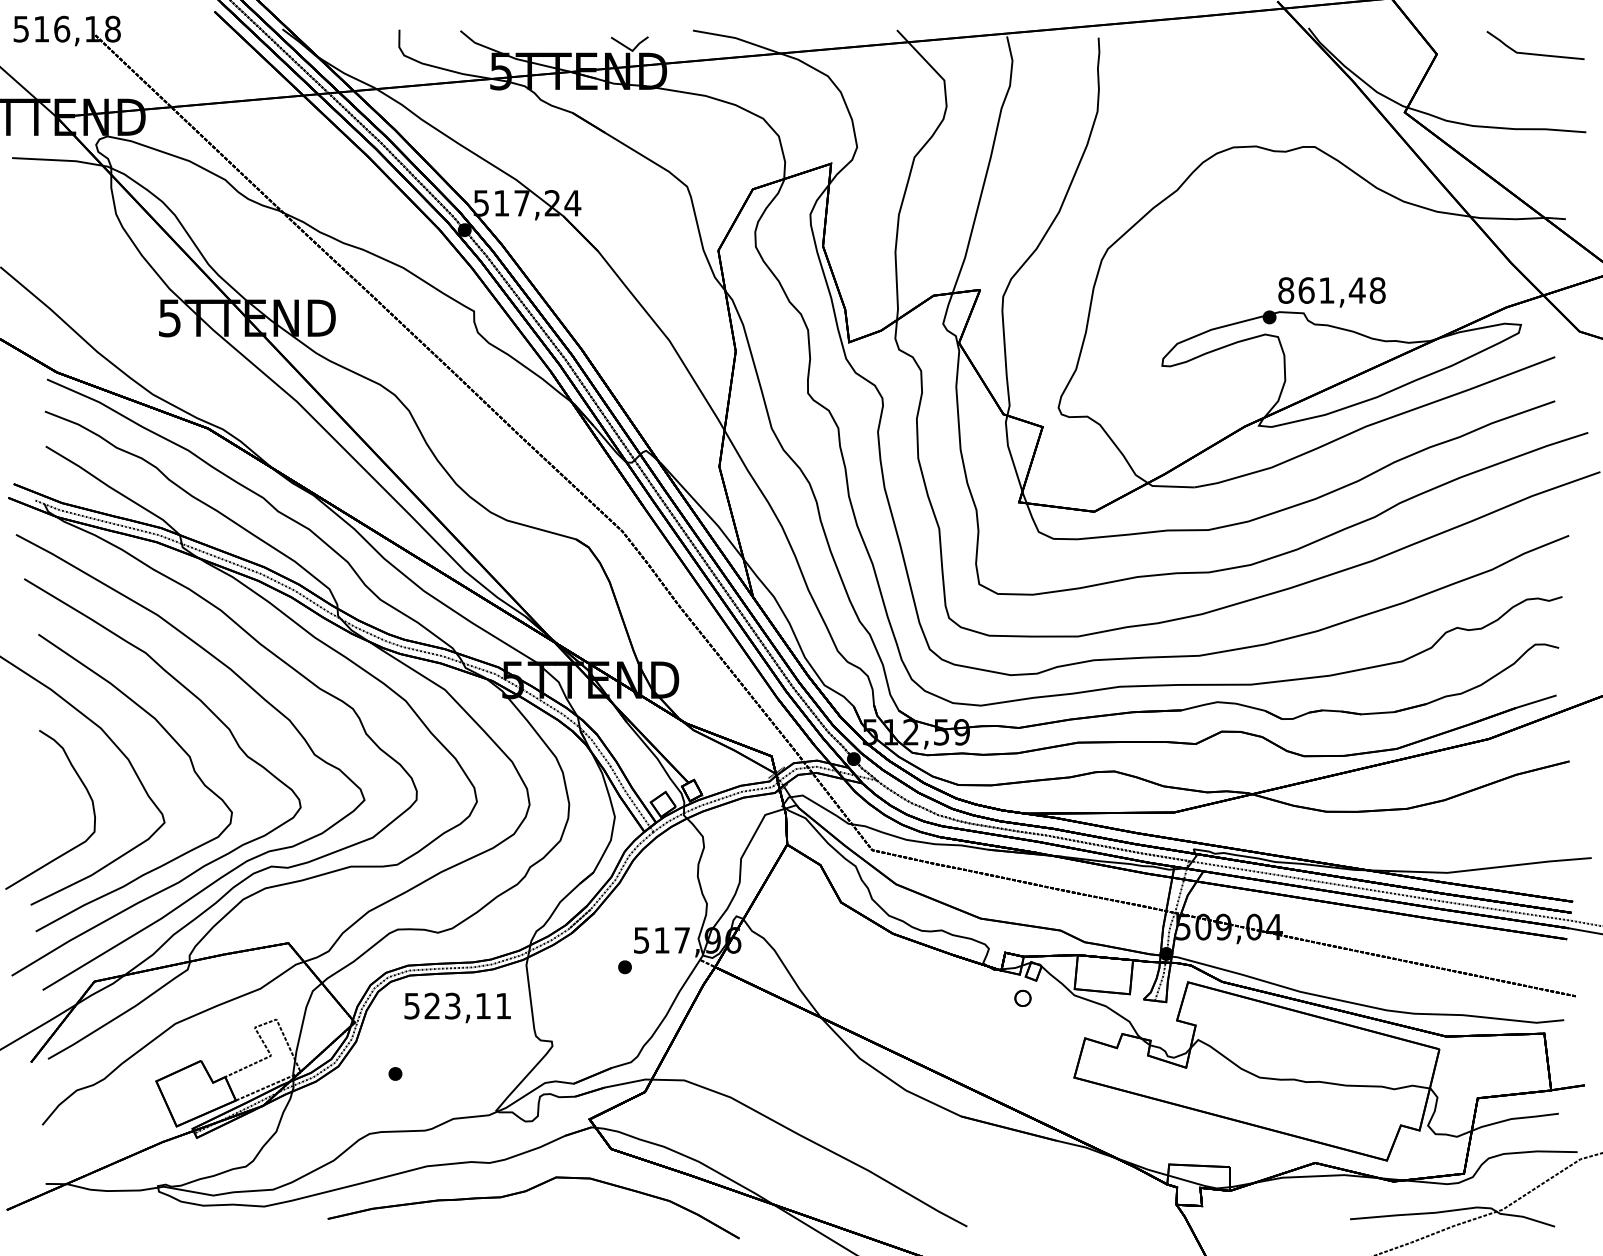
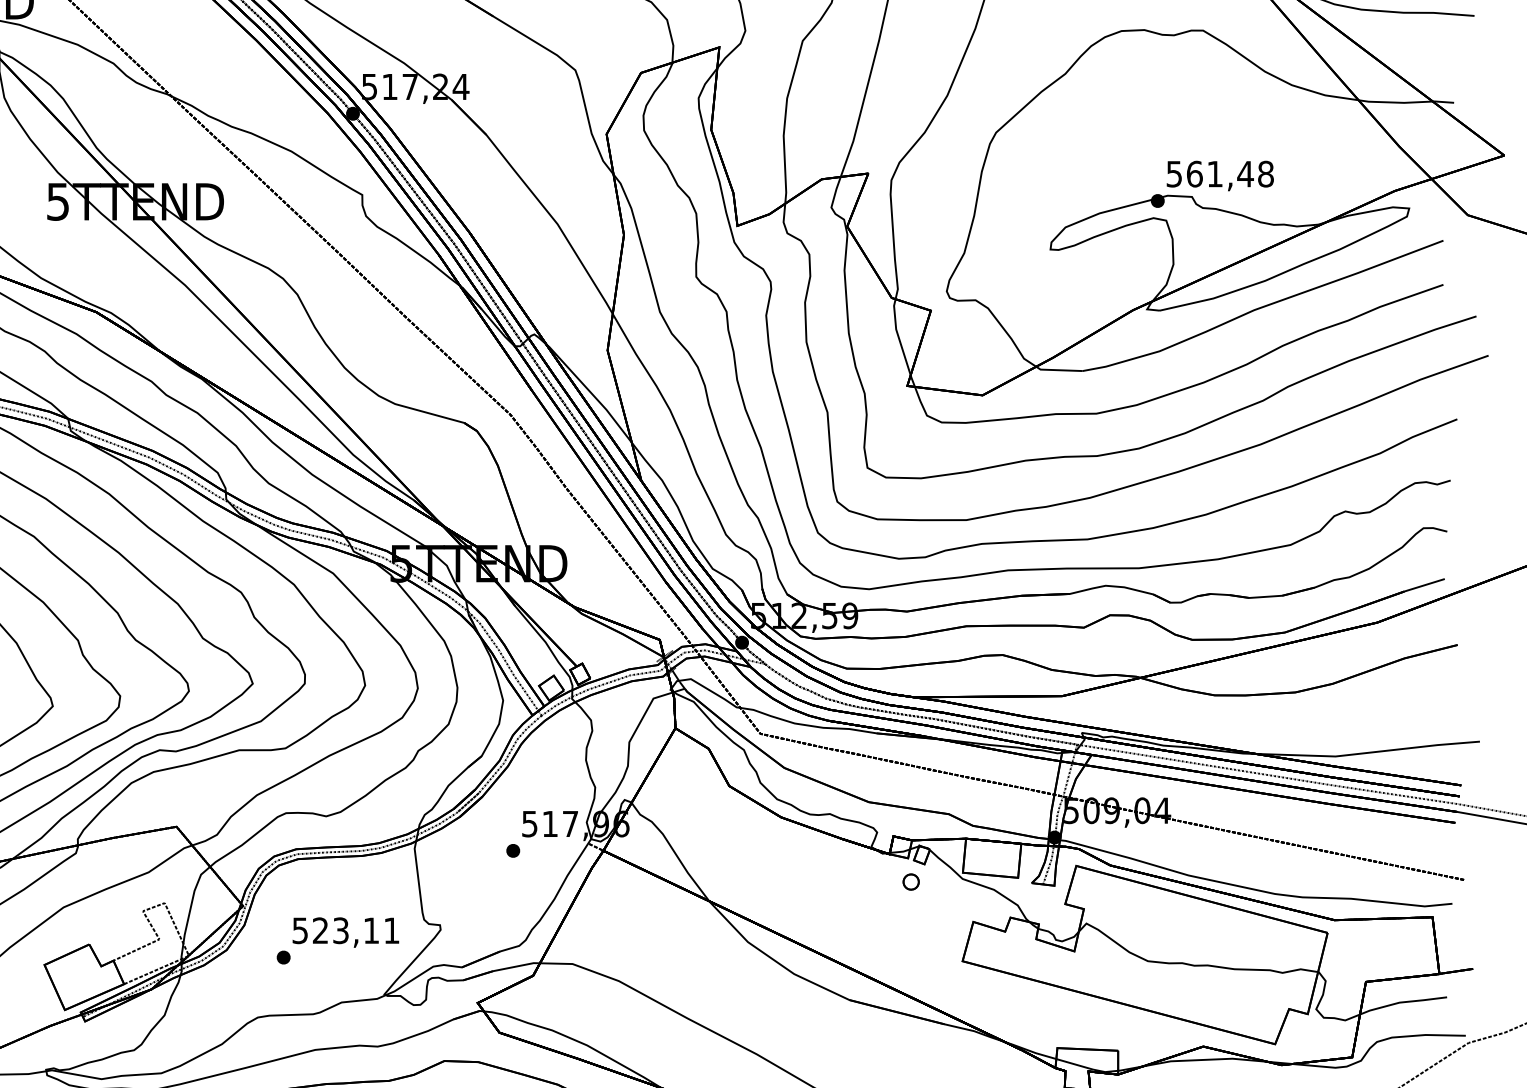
text: (1286, 290) -> (1174, 174), 861,48 -> 561,48
text: (457, 1007) -> (345, 932), moved

